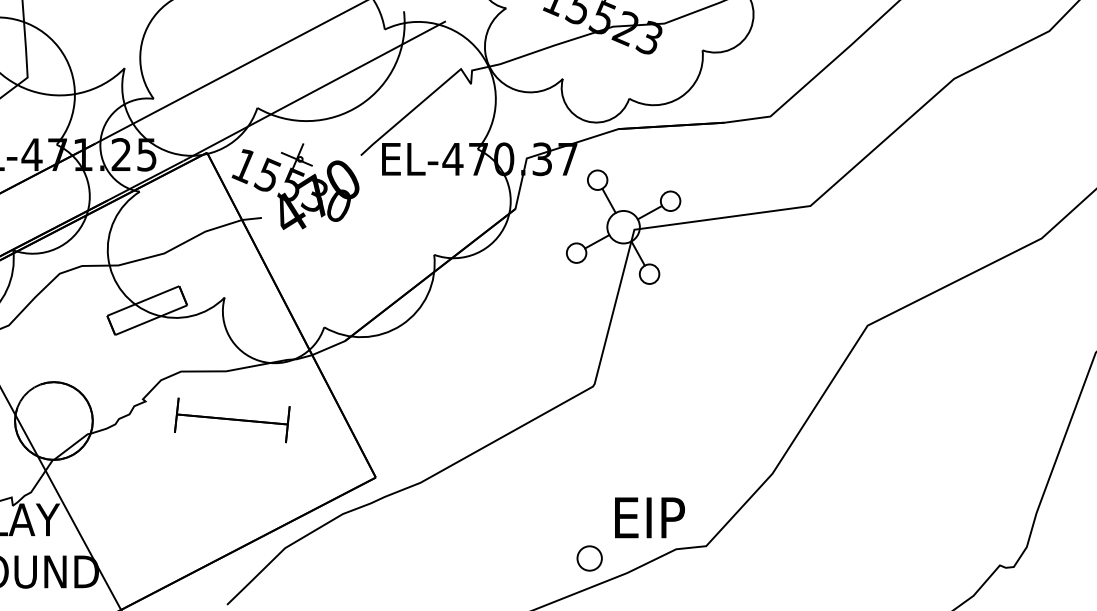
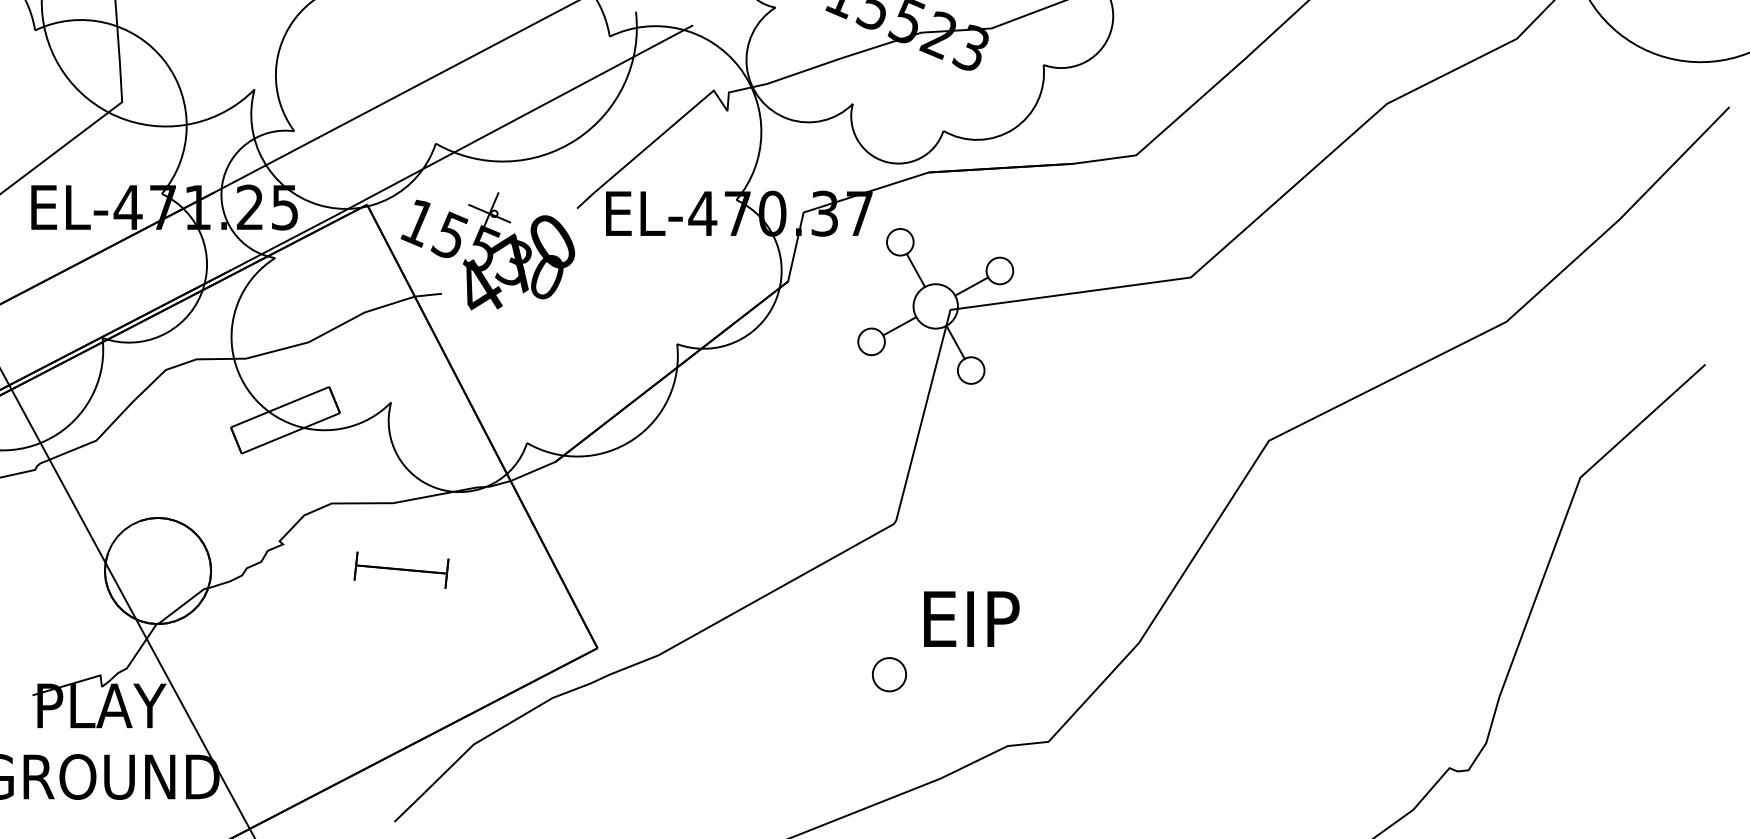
part: (232, 420) -> (401, 570), size x0.6
part: (630, 534) -> (945, 641), moved

